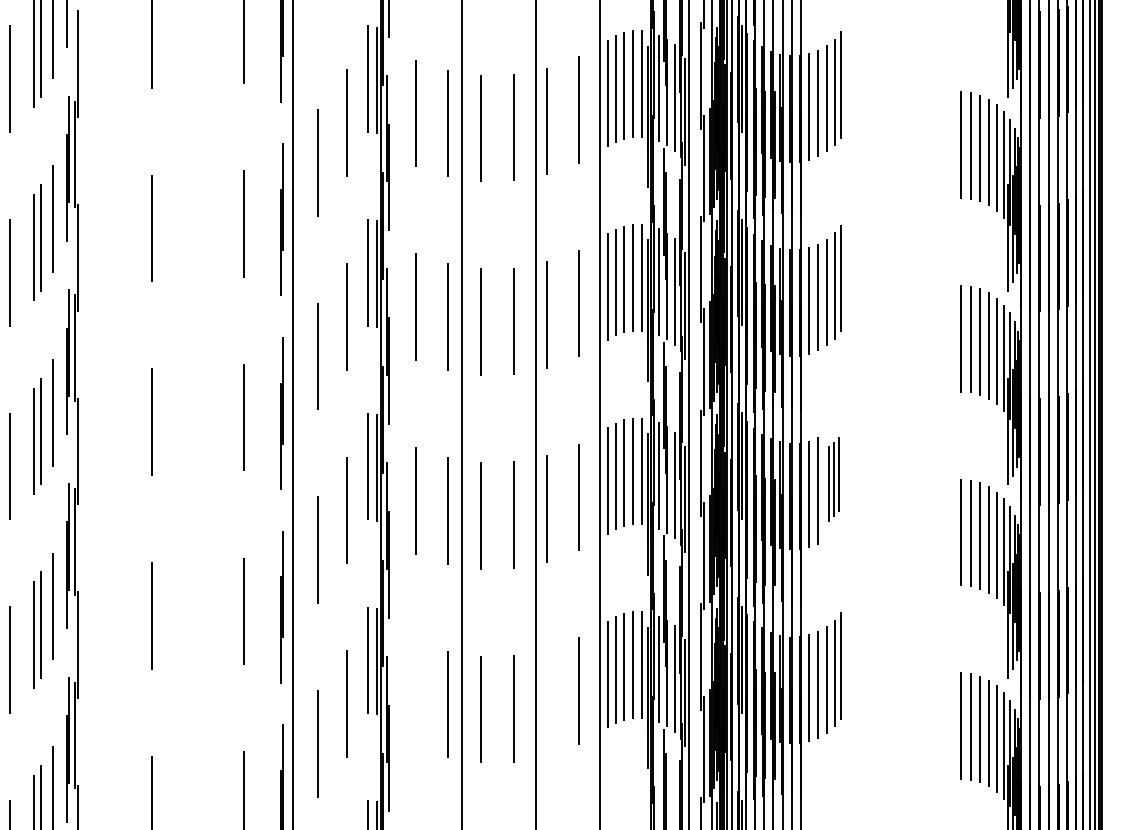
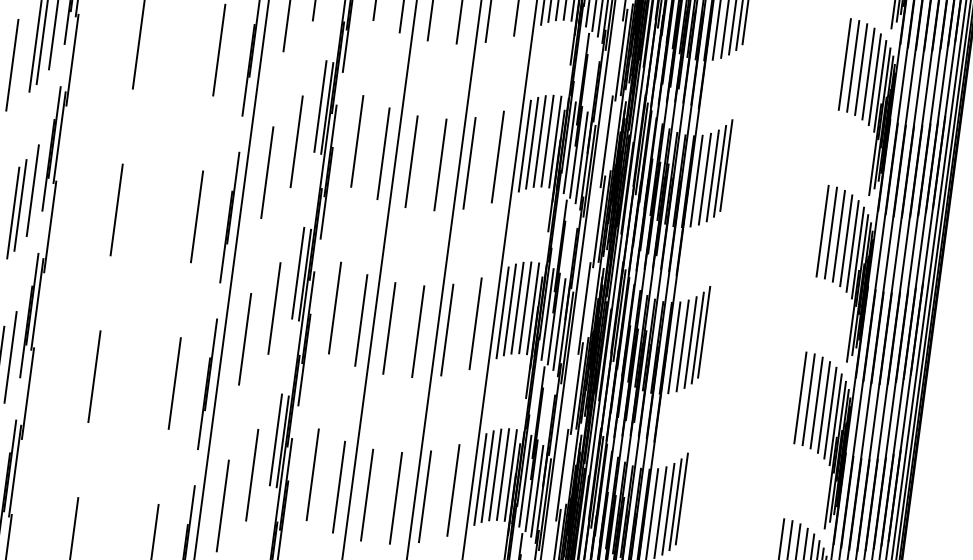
part: (833, 478) -> (697, 336), size x1.43
line: (415, 694) -> (312, 474), added
line: (547, 702) -> (425, 496), added

